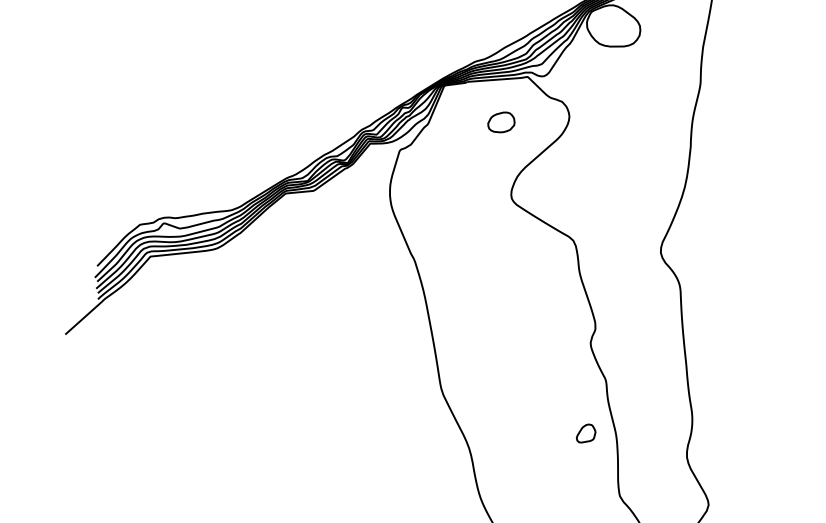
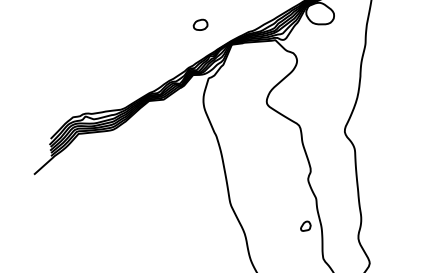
part: (501, 121) -> (200, 24), moved

